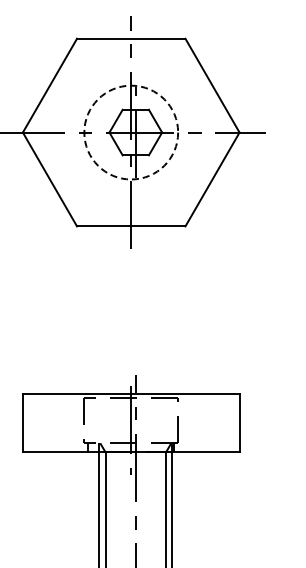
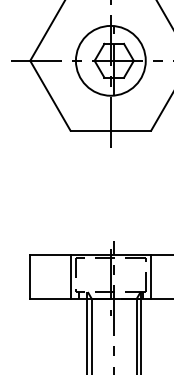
circle: (131, 132) -> (111, 60), dashed -> solid
line: (77, 423) -> (70, 277), added
line: (185, 423) -> (151, 277), added

